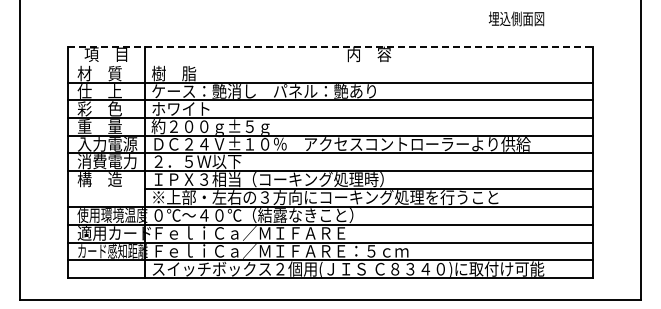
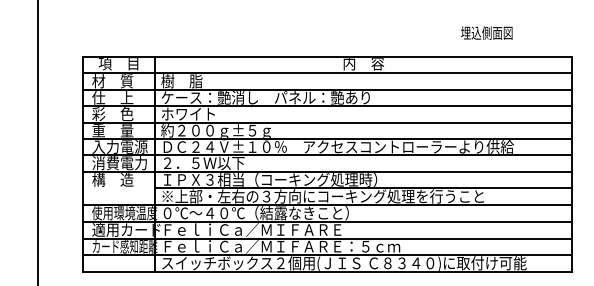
text: (516, 18) -> (486, 32), moved
line: (330, 47) -> (327, 56), dashed -> solid
line: (330, 65) -> (327, 73), added

